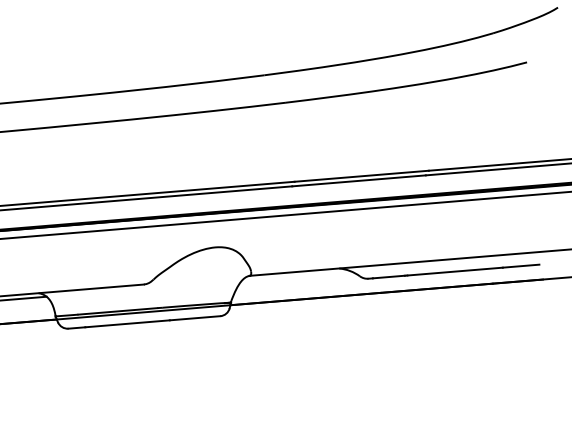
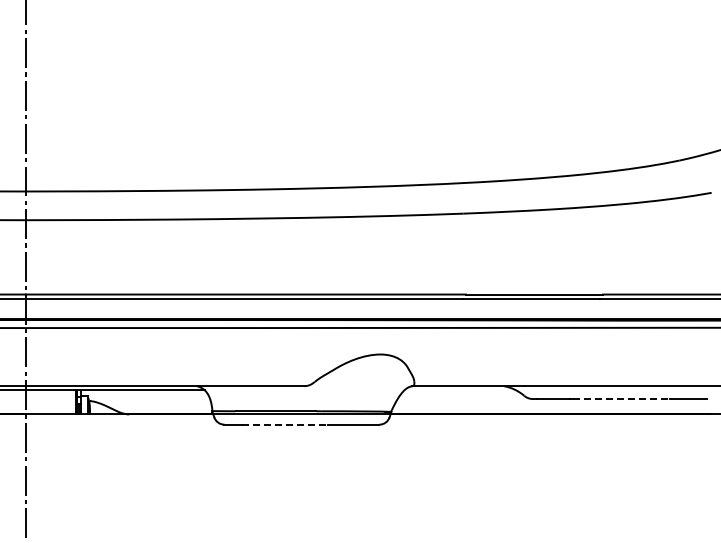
line: (455, 272) -> (621, 399), solid -> dashed
line: (128, 323) -> (285, 424), solid -> dashed

